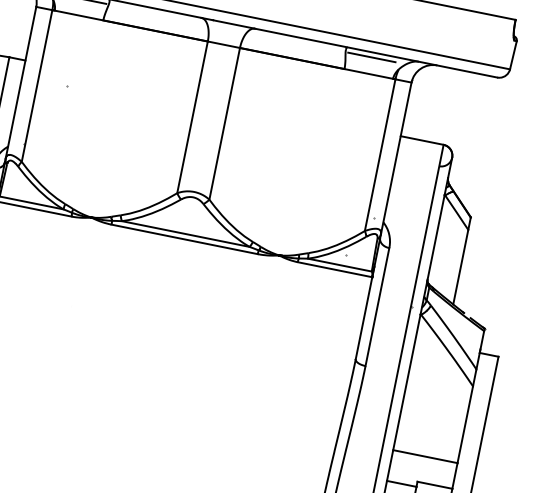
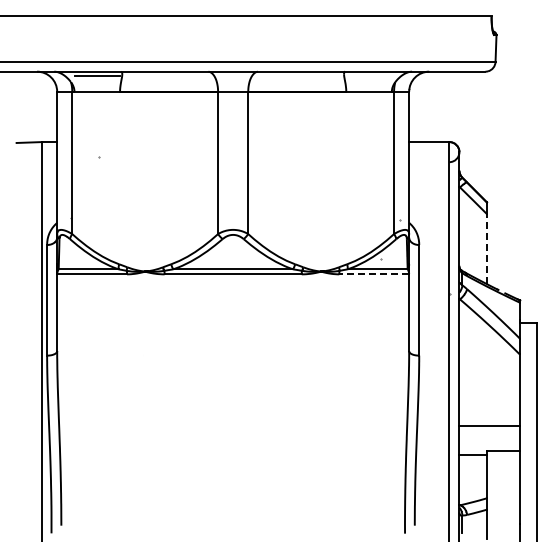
line: (371, 57) -> (368, 76), removed
line: (461, 267) -> (487, 249), solid -> dashed
line: (335, 269) -> (374, 274), solid -> dashed

